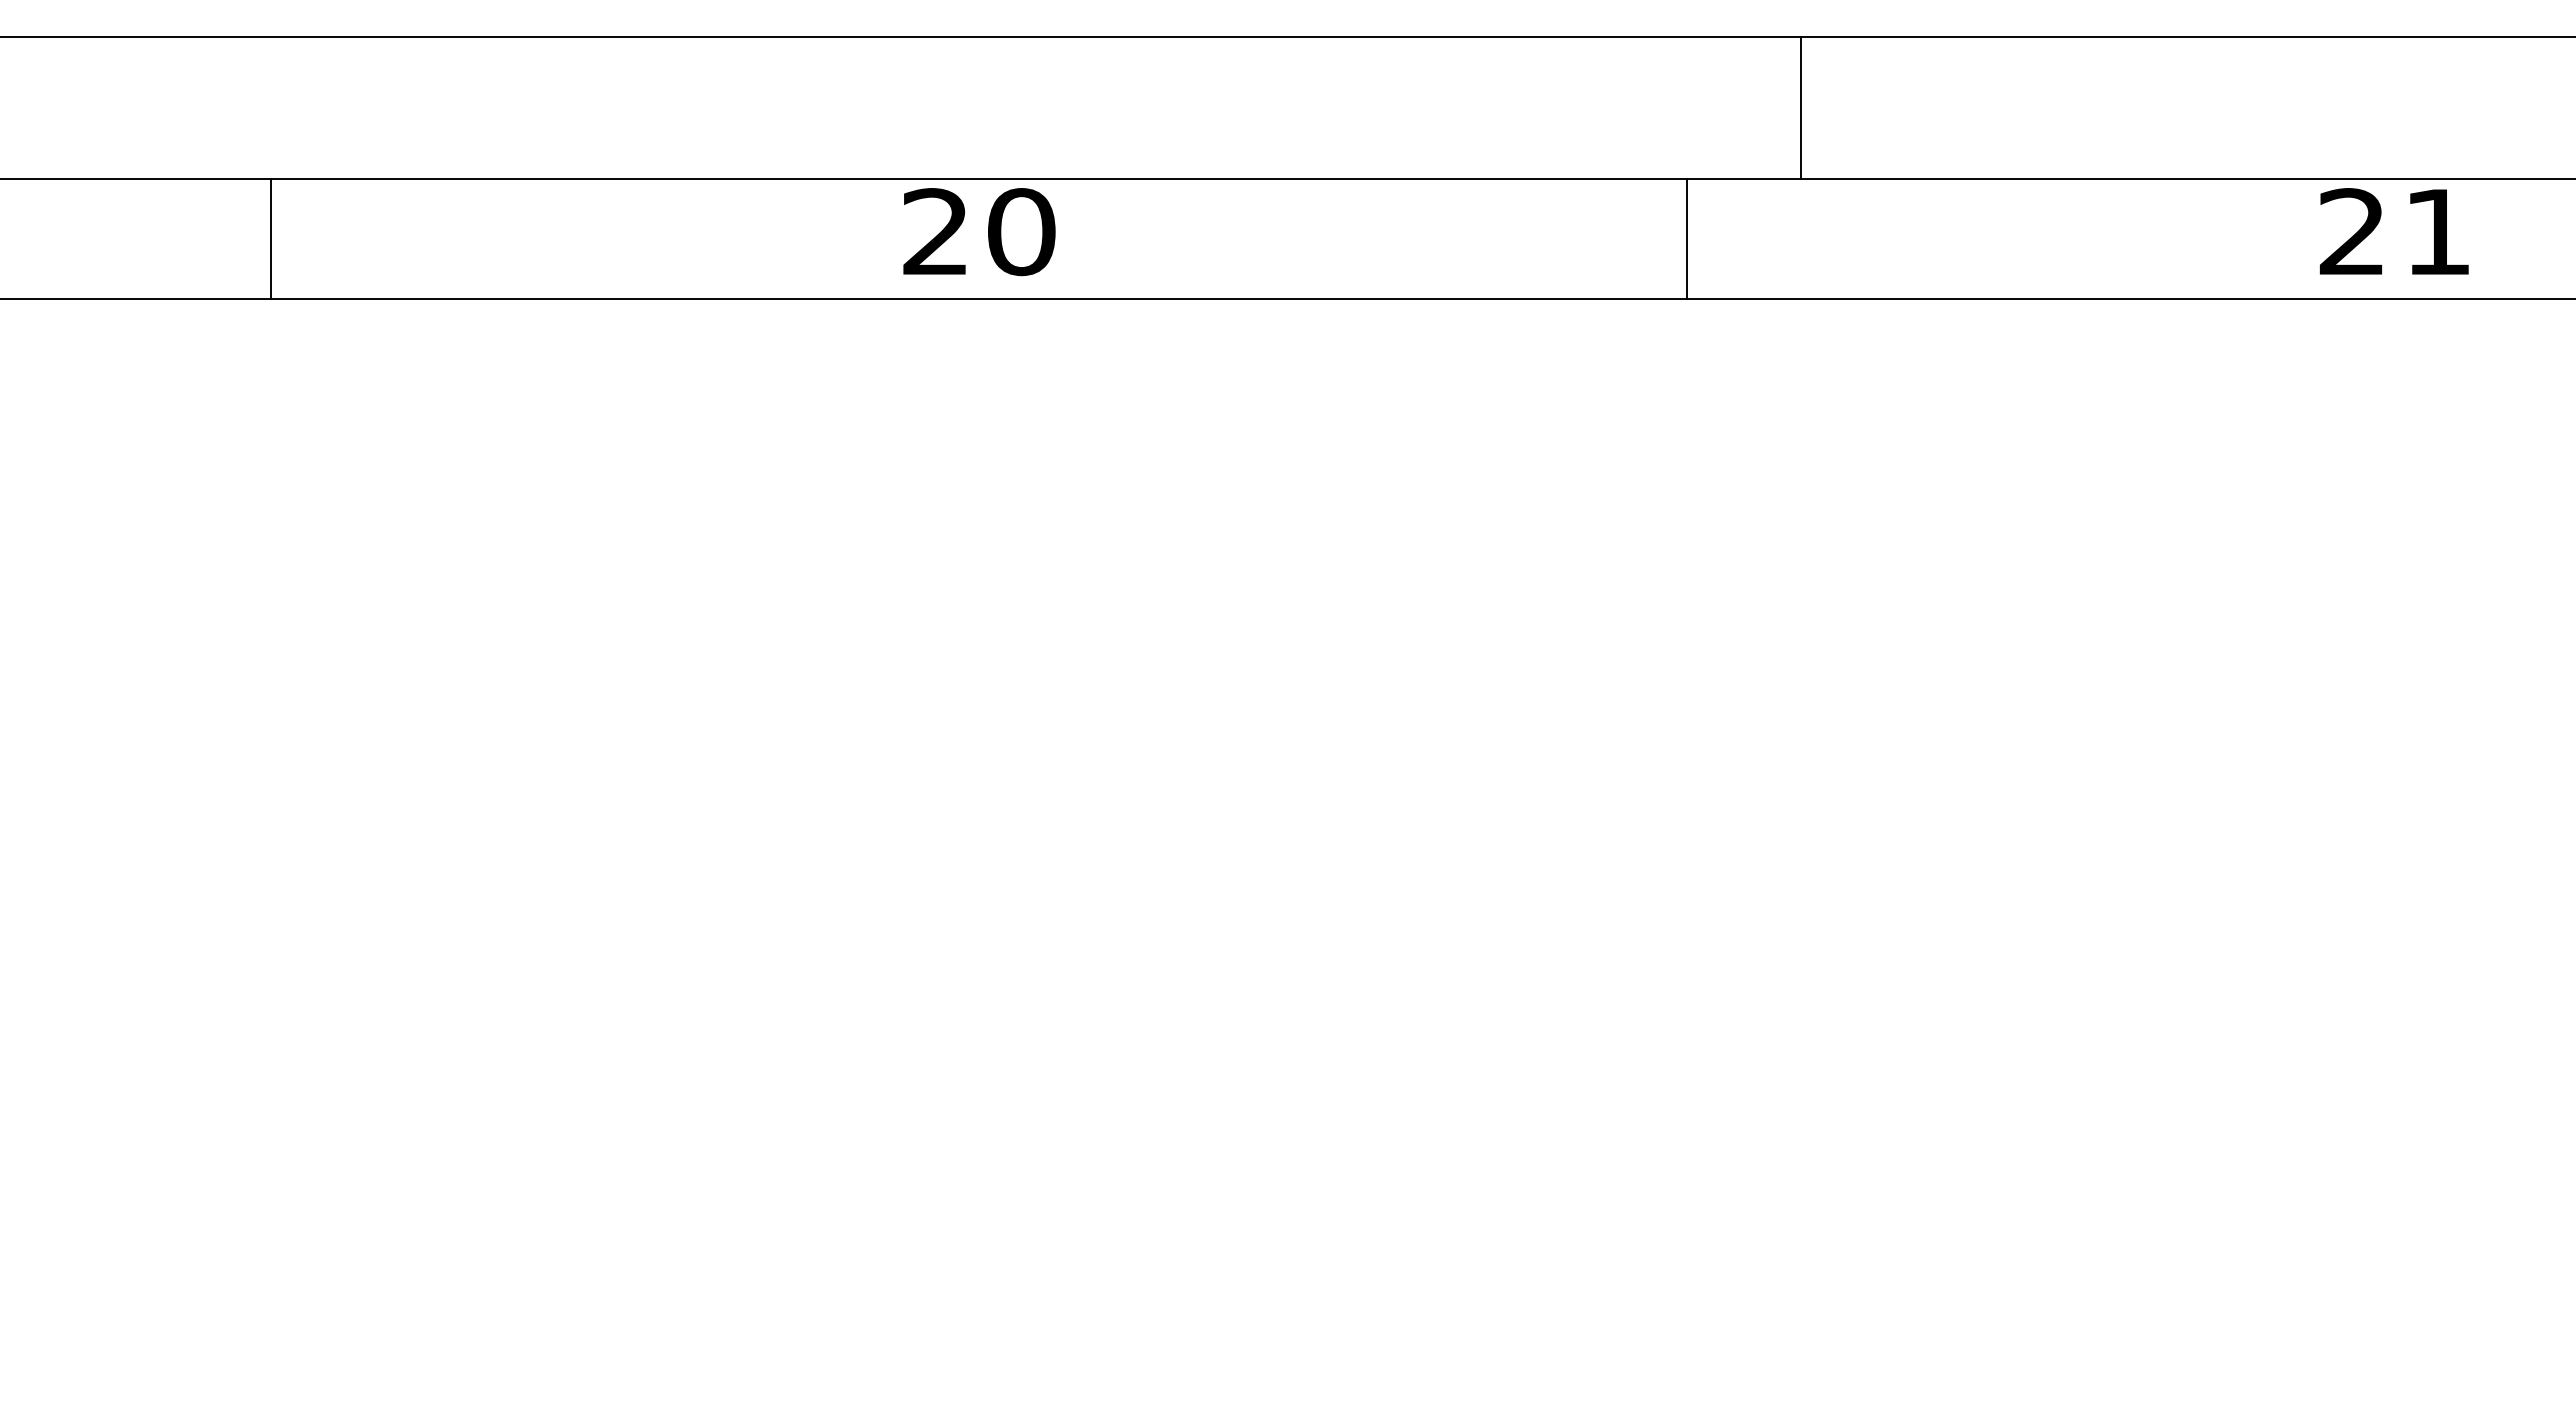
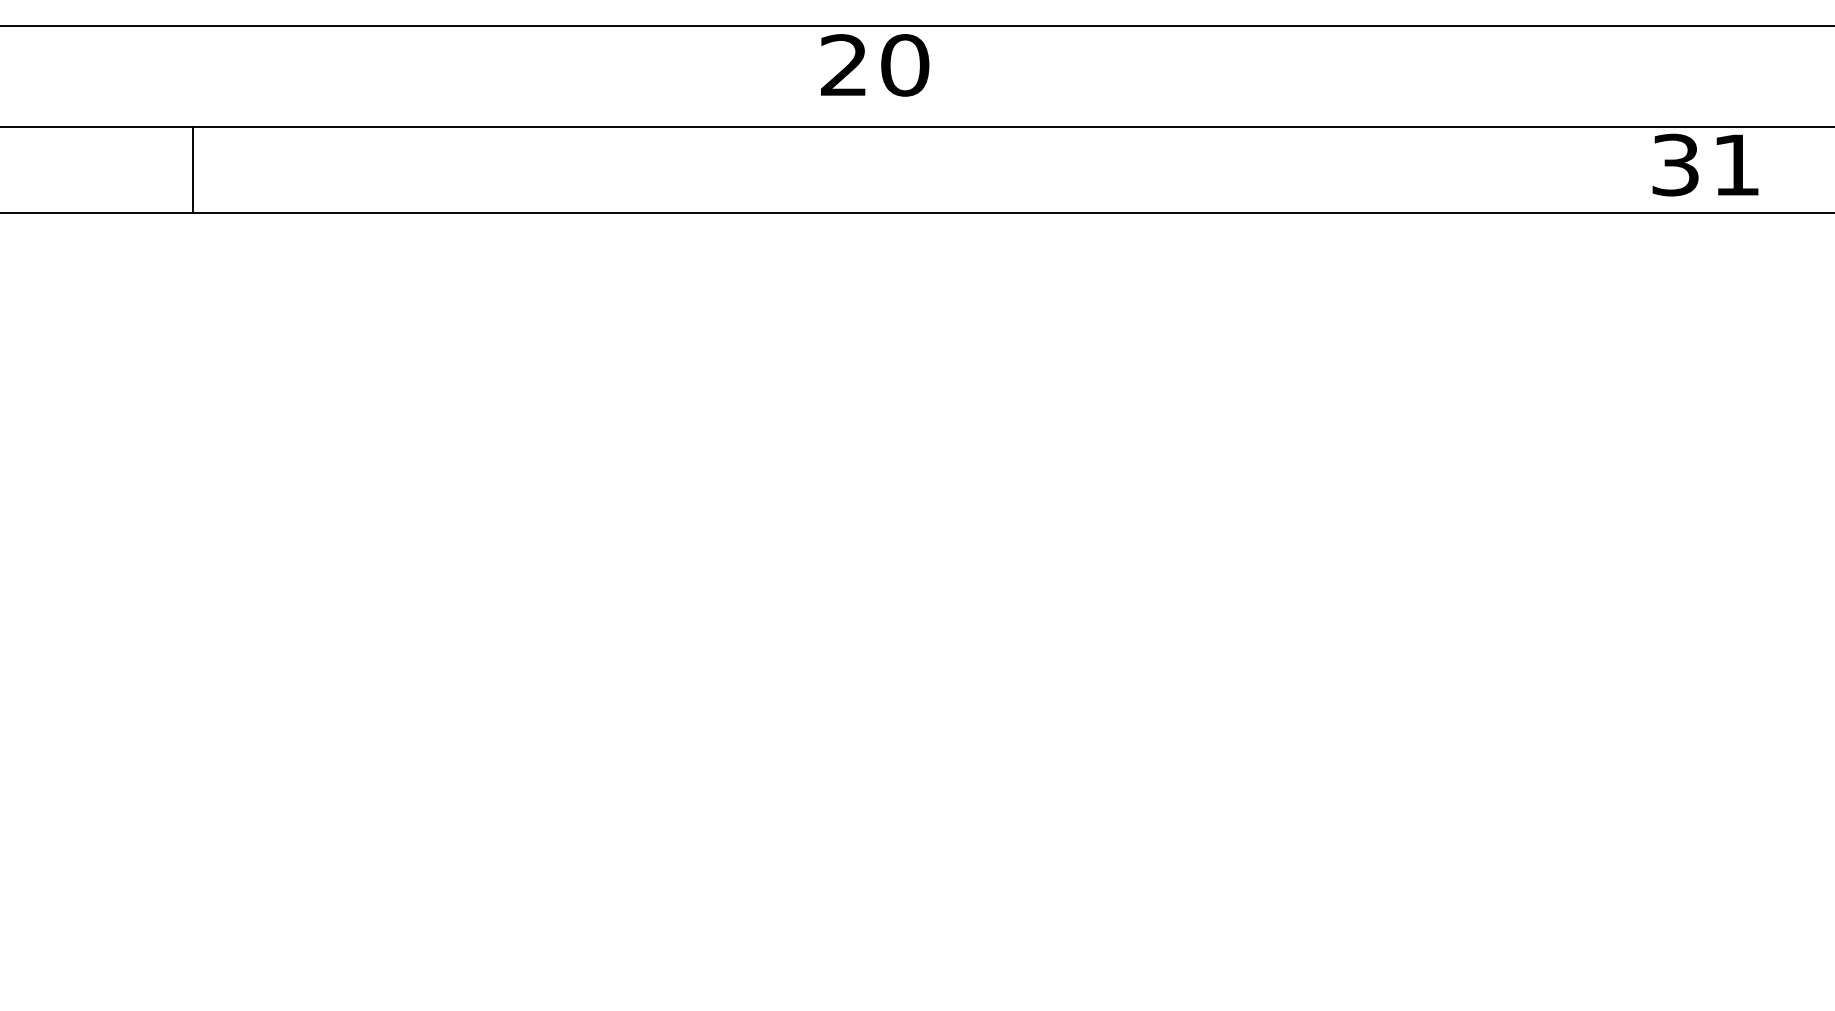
line: (1800, 107) -> (1282, 76), removed
text: (979, 232) -> (875, 65), moved
text: (2351, 232) -> (1674, 165), 21 -> 31
line: (1687, 238) -> (1202, 169), removed

